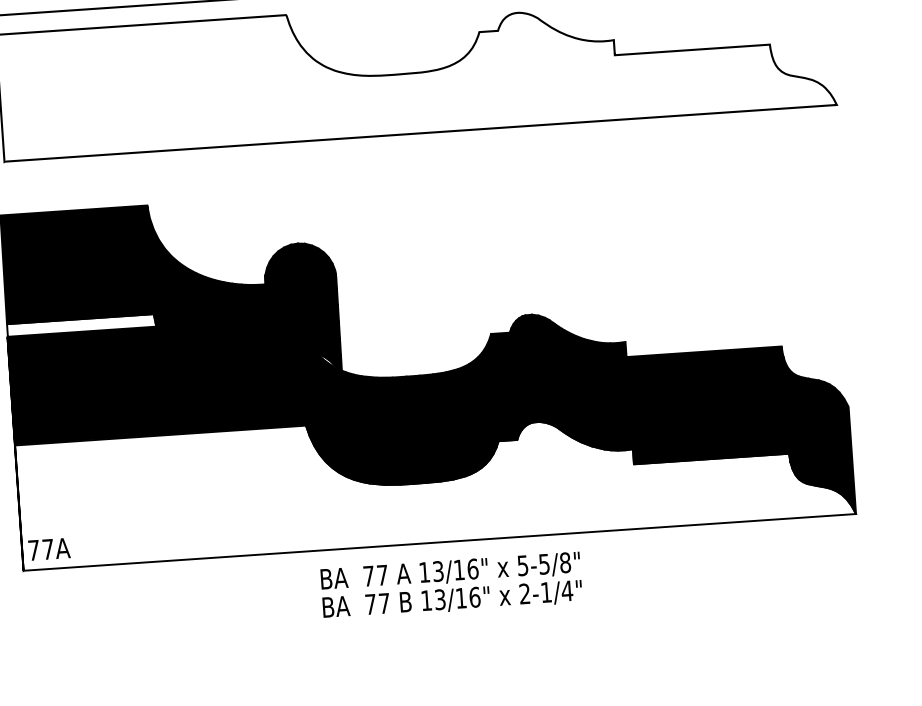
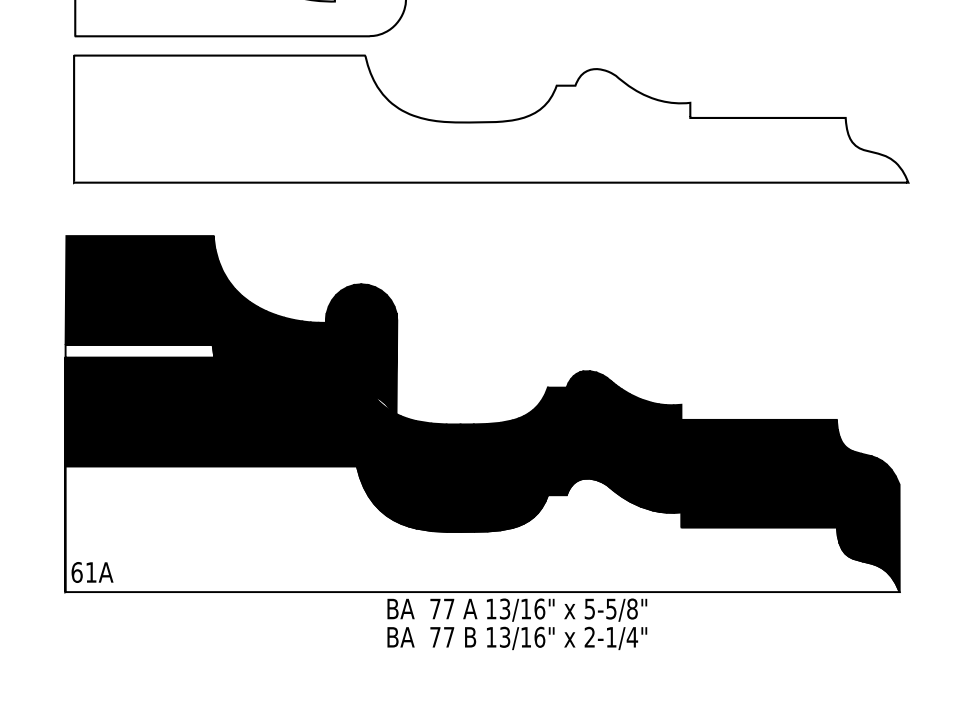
text: (40, 549) -> (83, 572), 77A -> 61A
text: (451, 586) -> (517, 624), moved

